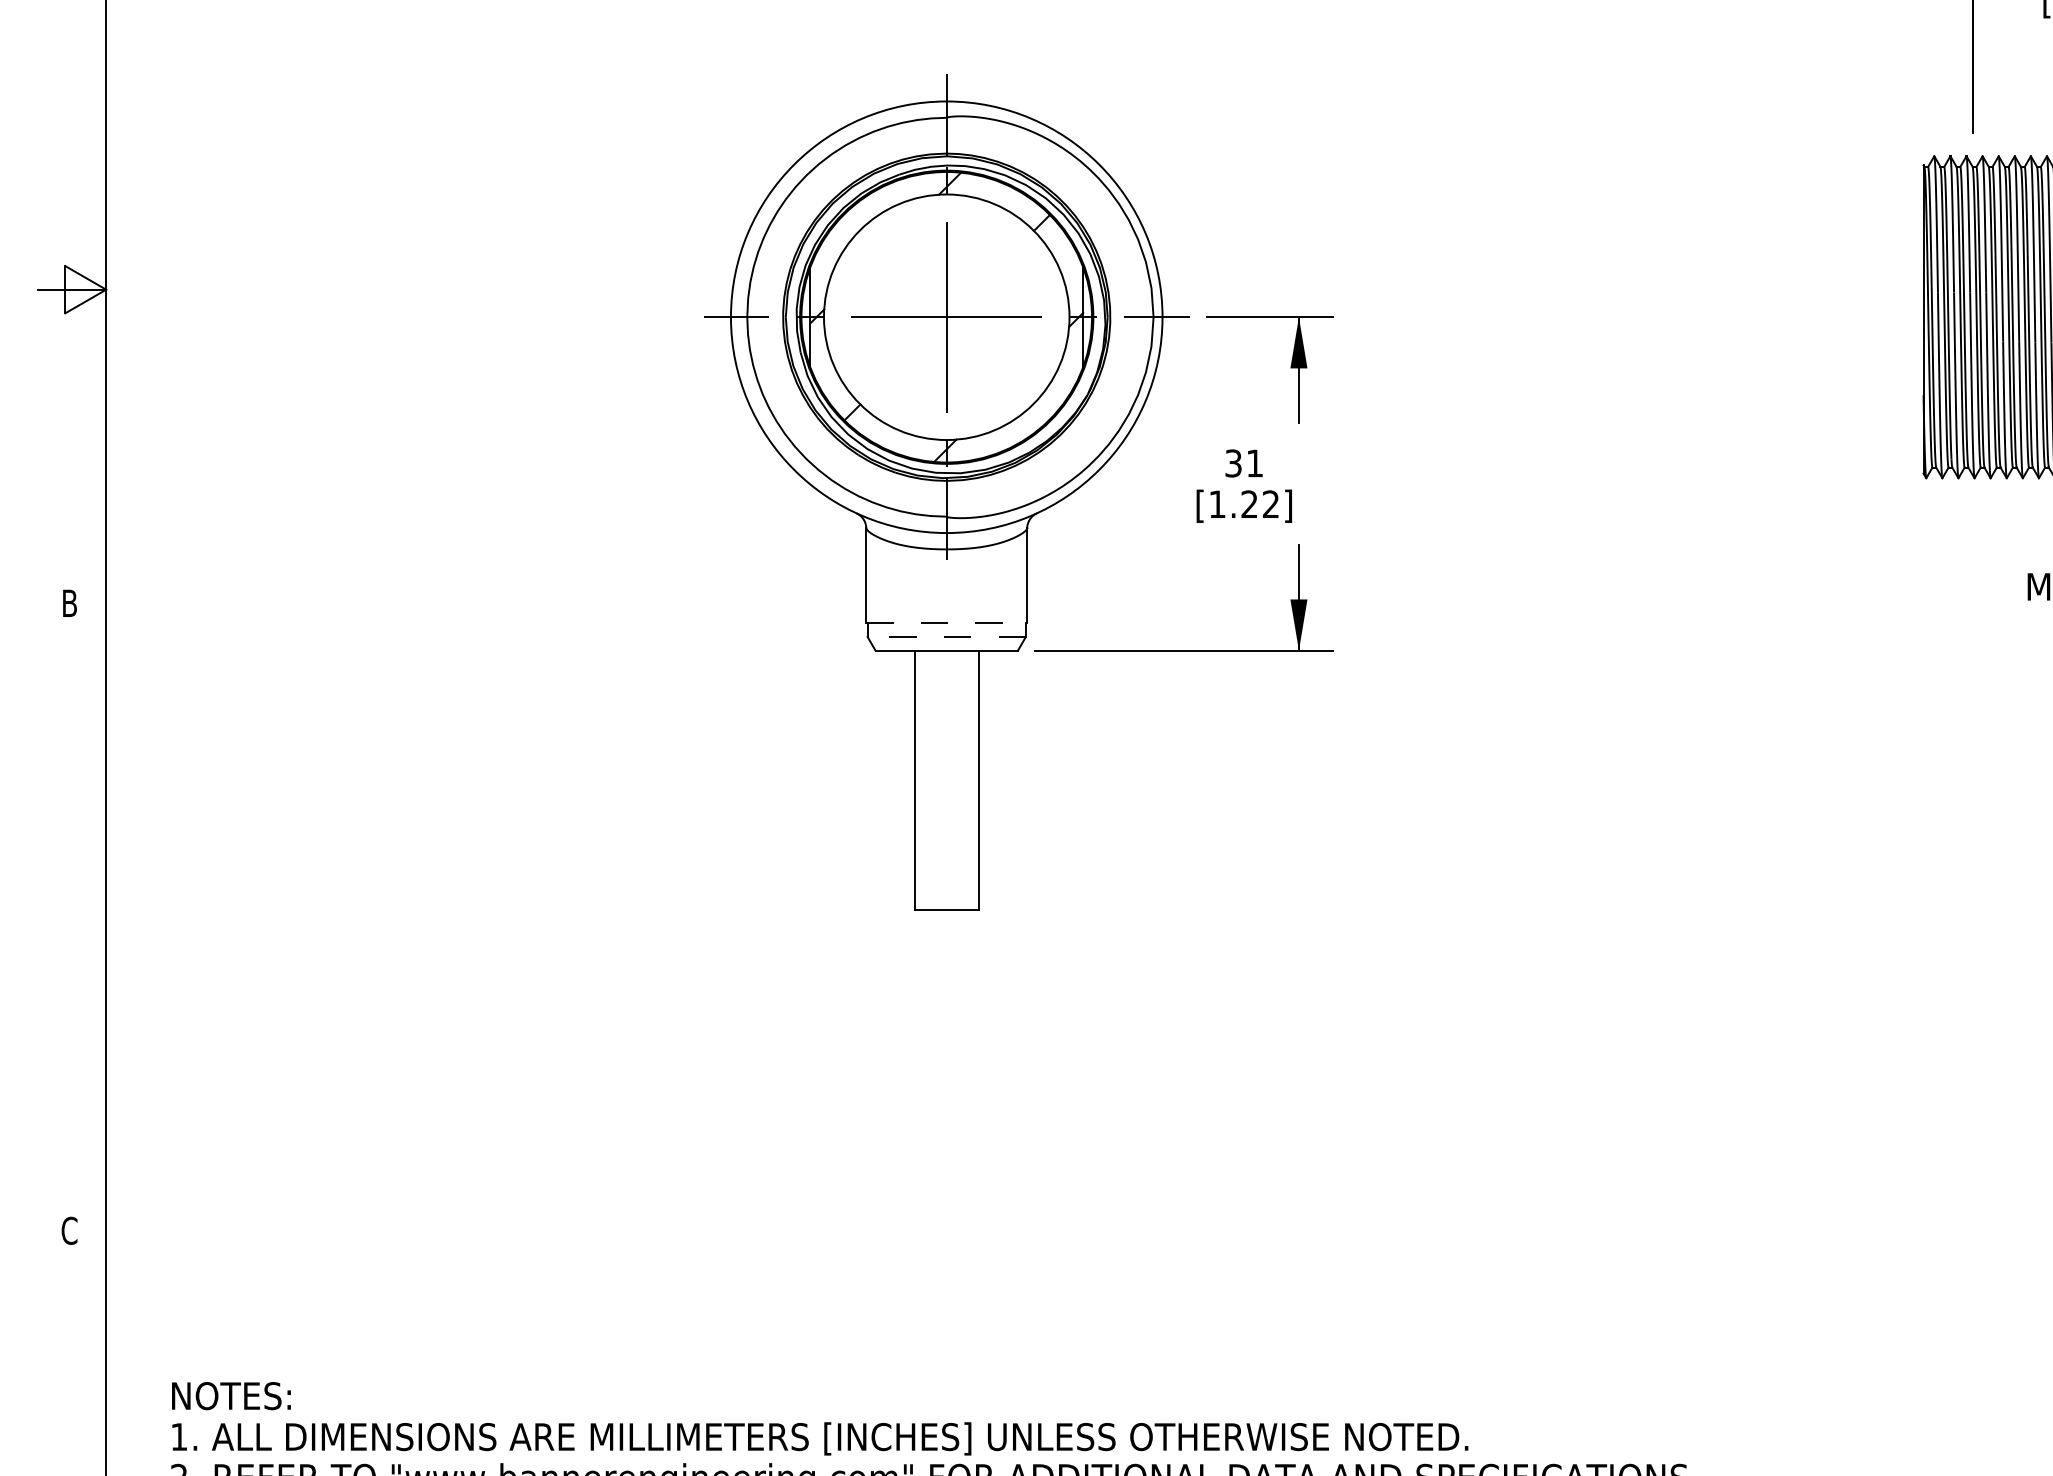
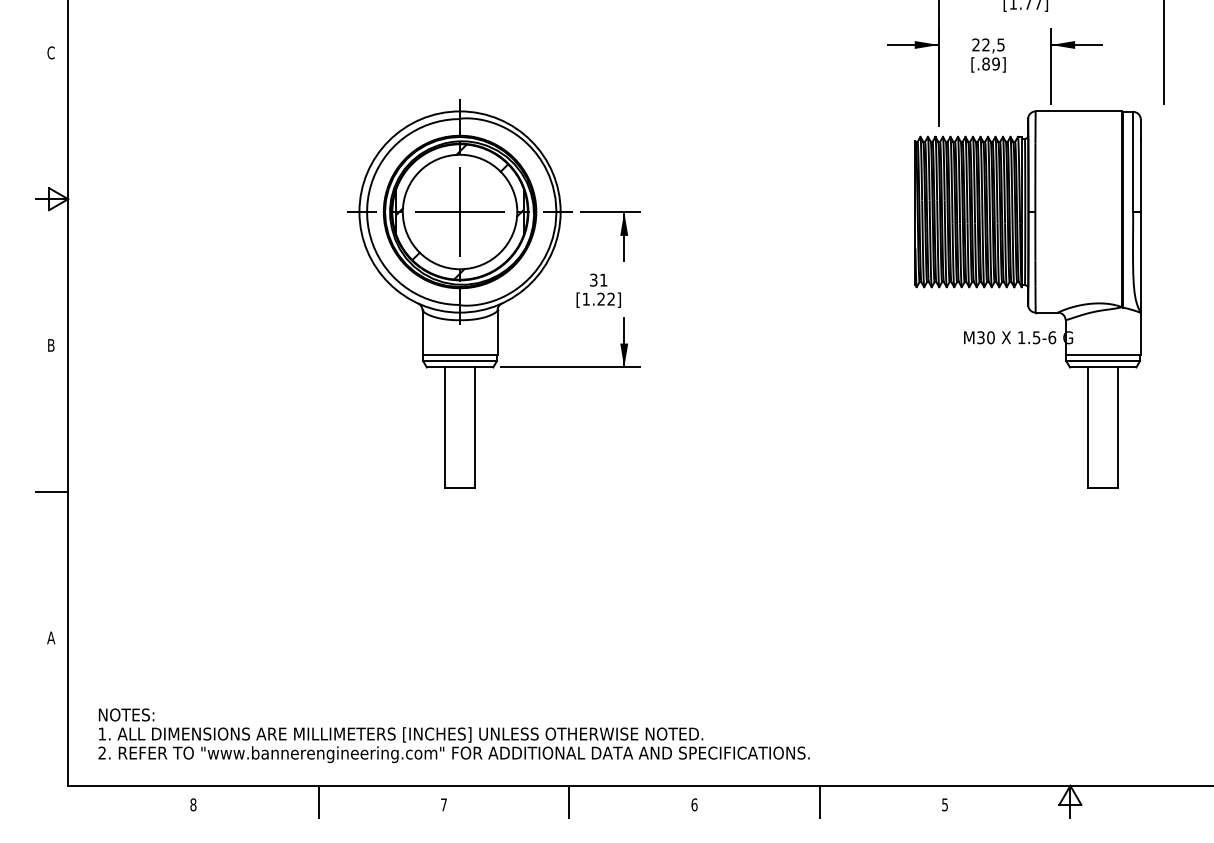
line: (947, 622) -> (460, 354), dashed -> solid
line: (947, 637) -> (460, 361), dashed -> solid
line: (72, 916) -> (52, 491), added
text: (70, 1229) -> (51, 637), C -> A

